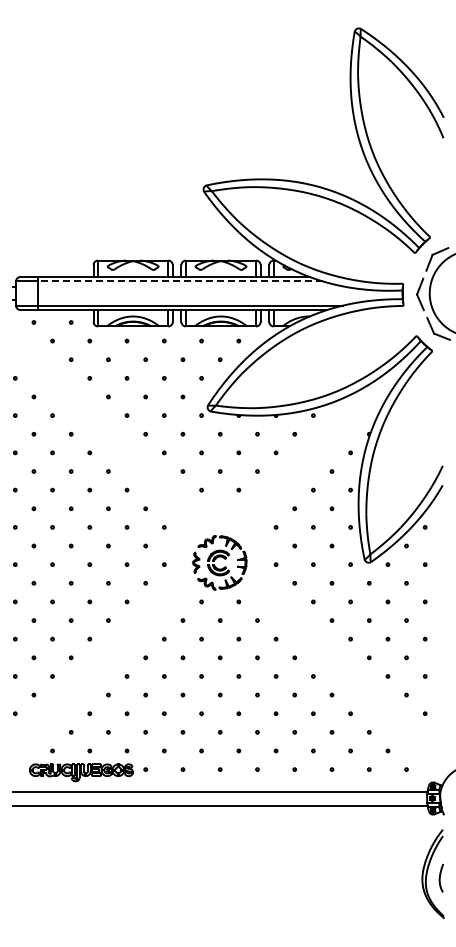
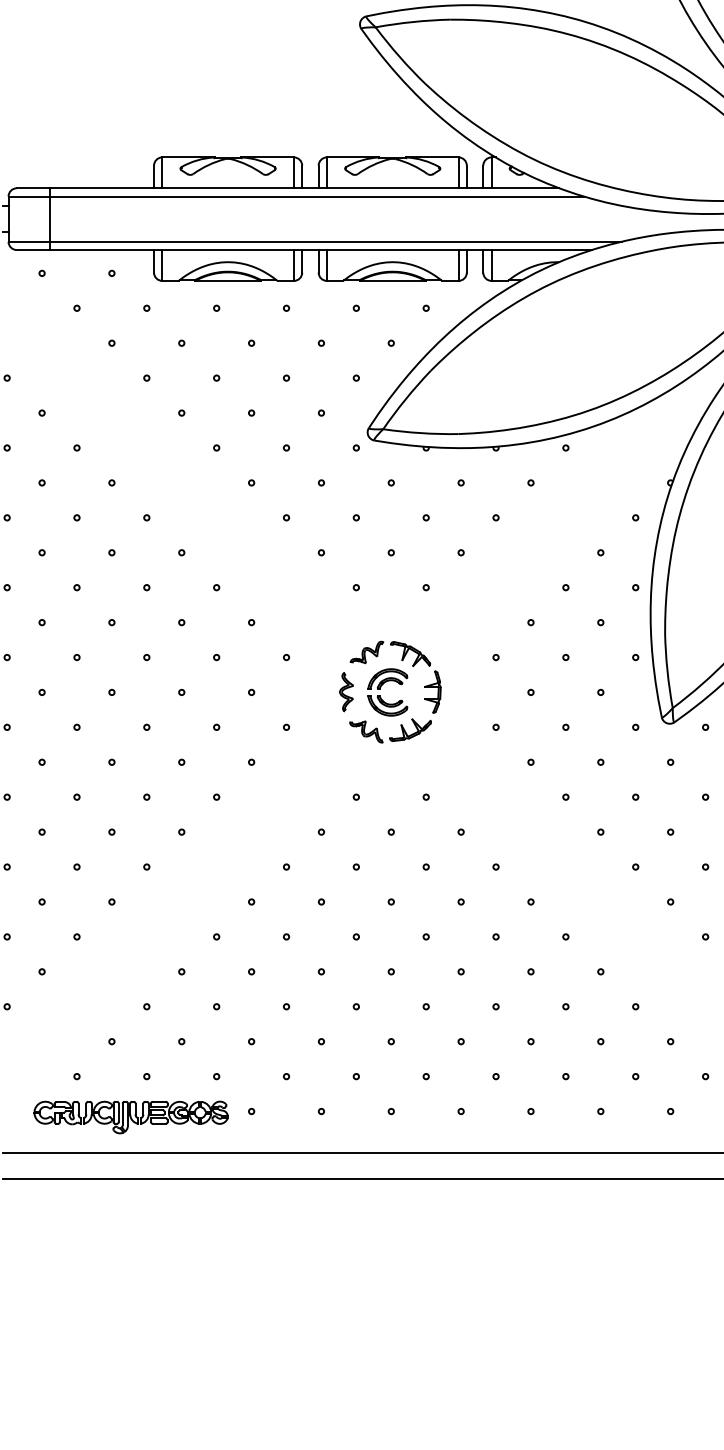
line: (180, 281) -> (316, 196), dashed -> solid
part: (219, 562) -> (389, 691), moved

